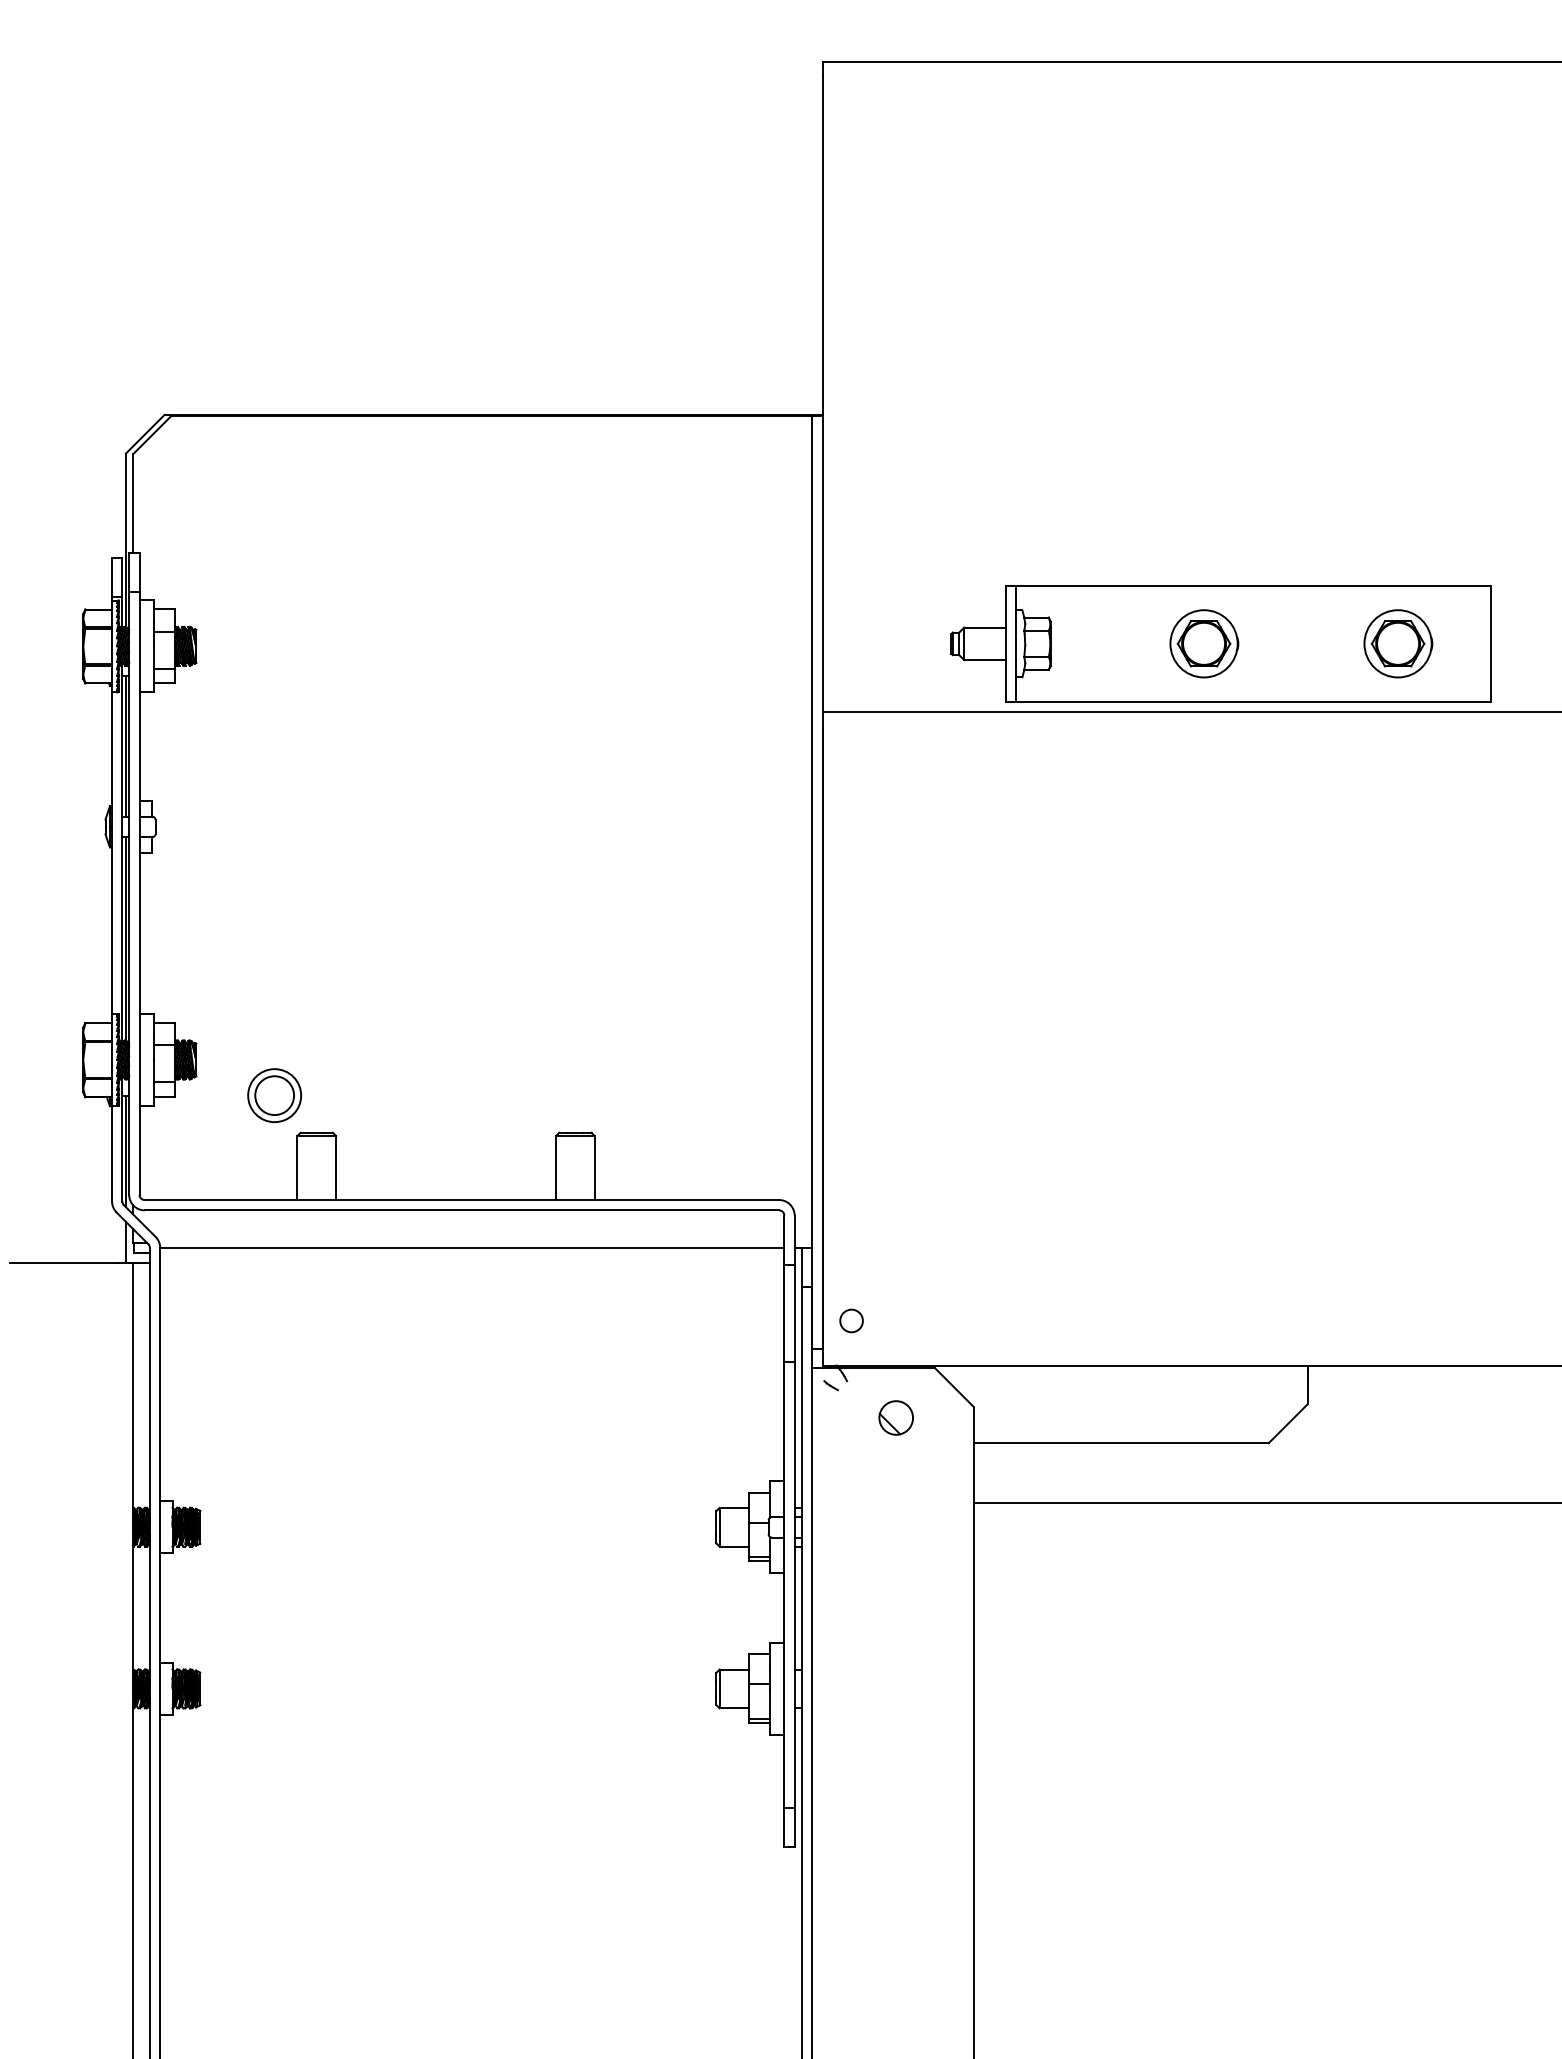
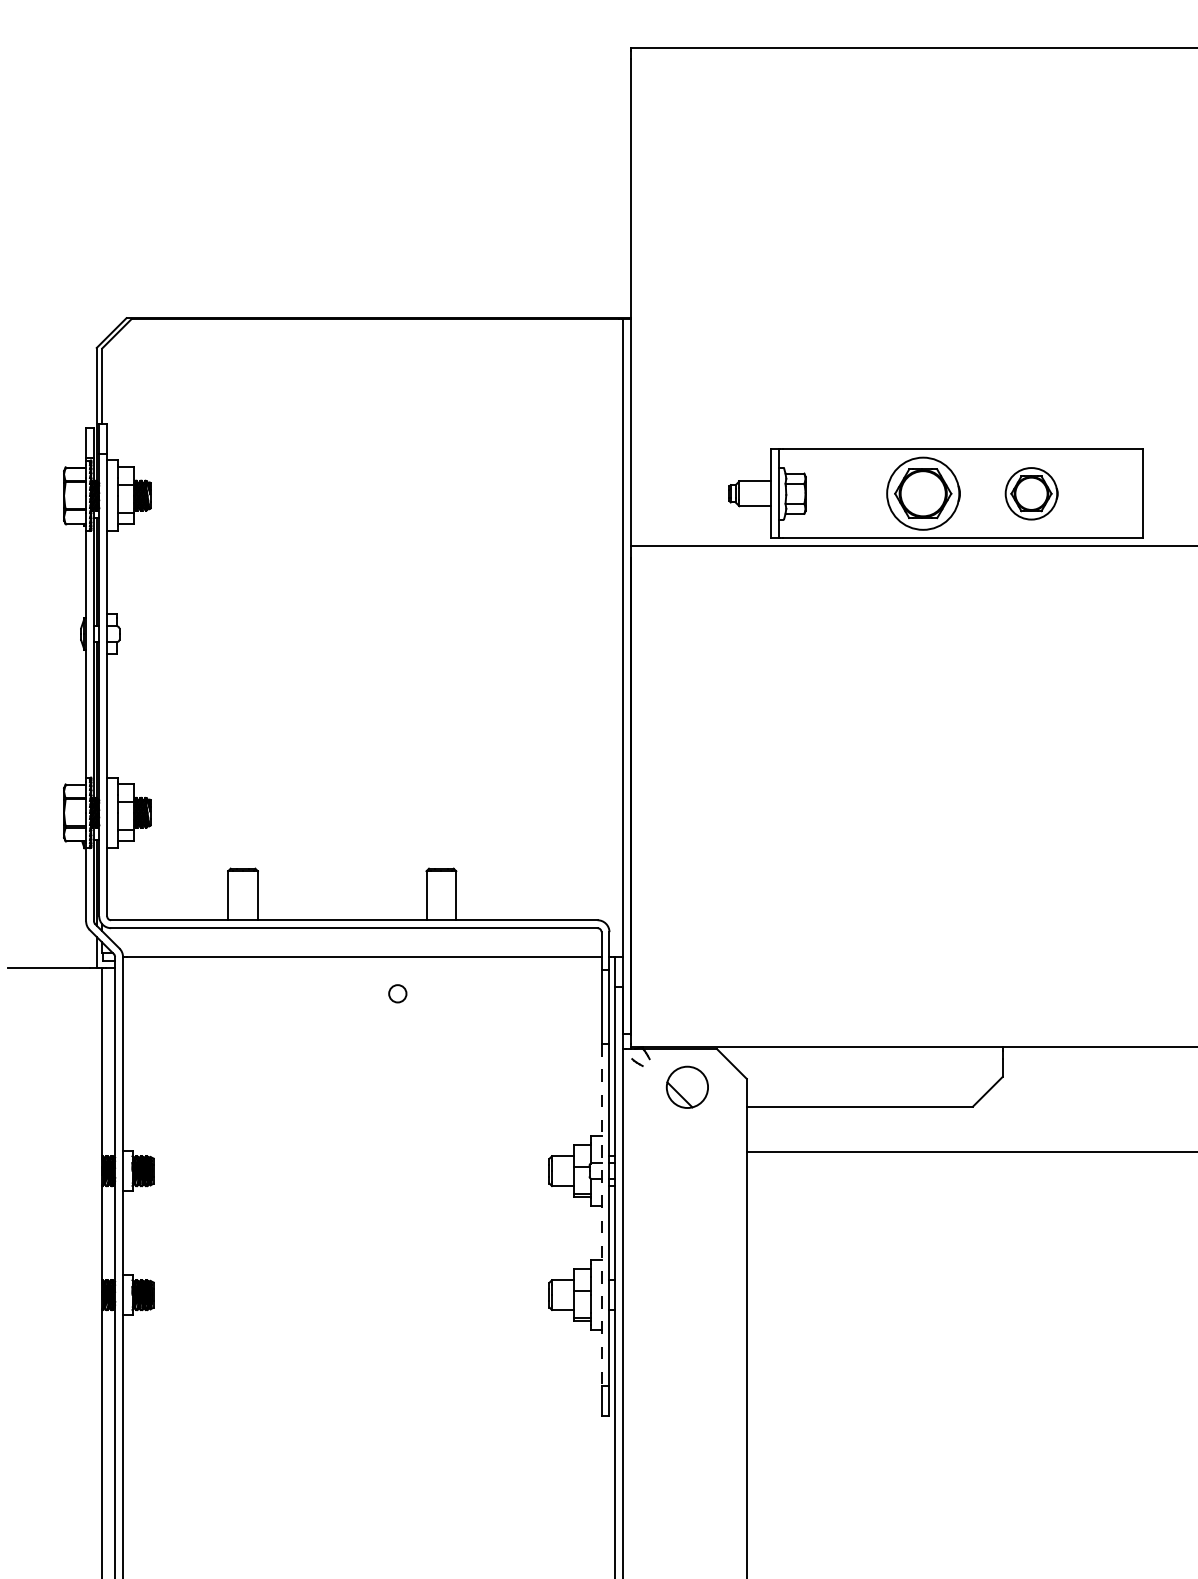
part: (1204, 643) -> (923, 493), size x1.4
part: (1398, 643) -> (1031, 493), moved
part: (274, 1095) -> (210, 840), removed
circle: (851, 1320) -> (397, 993), moved
part: (895, 1417) -> (686, 1086), size x1.6
line: (784, 1585) -> (601, 1215), solid -> dashed

